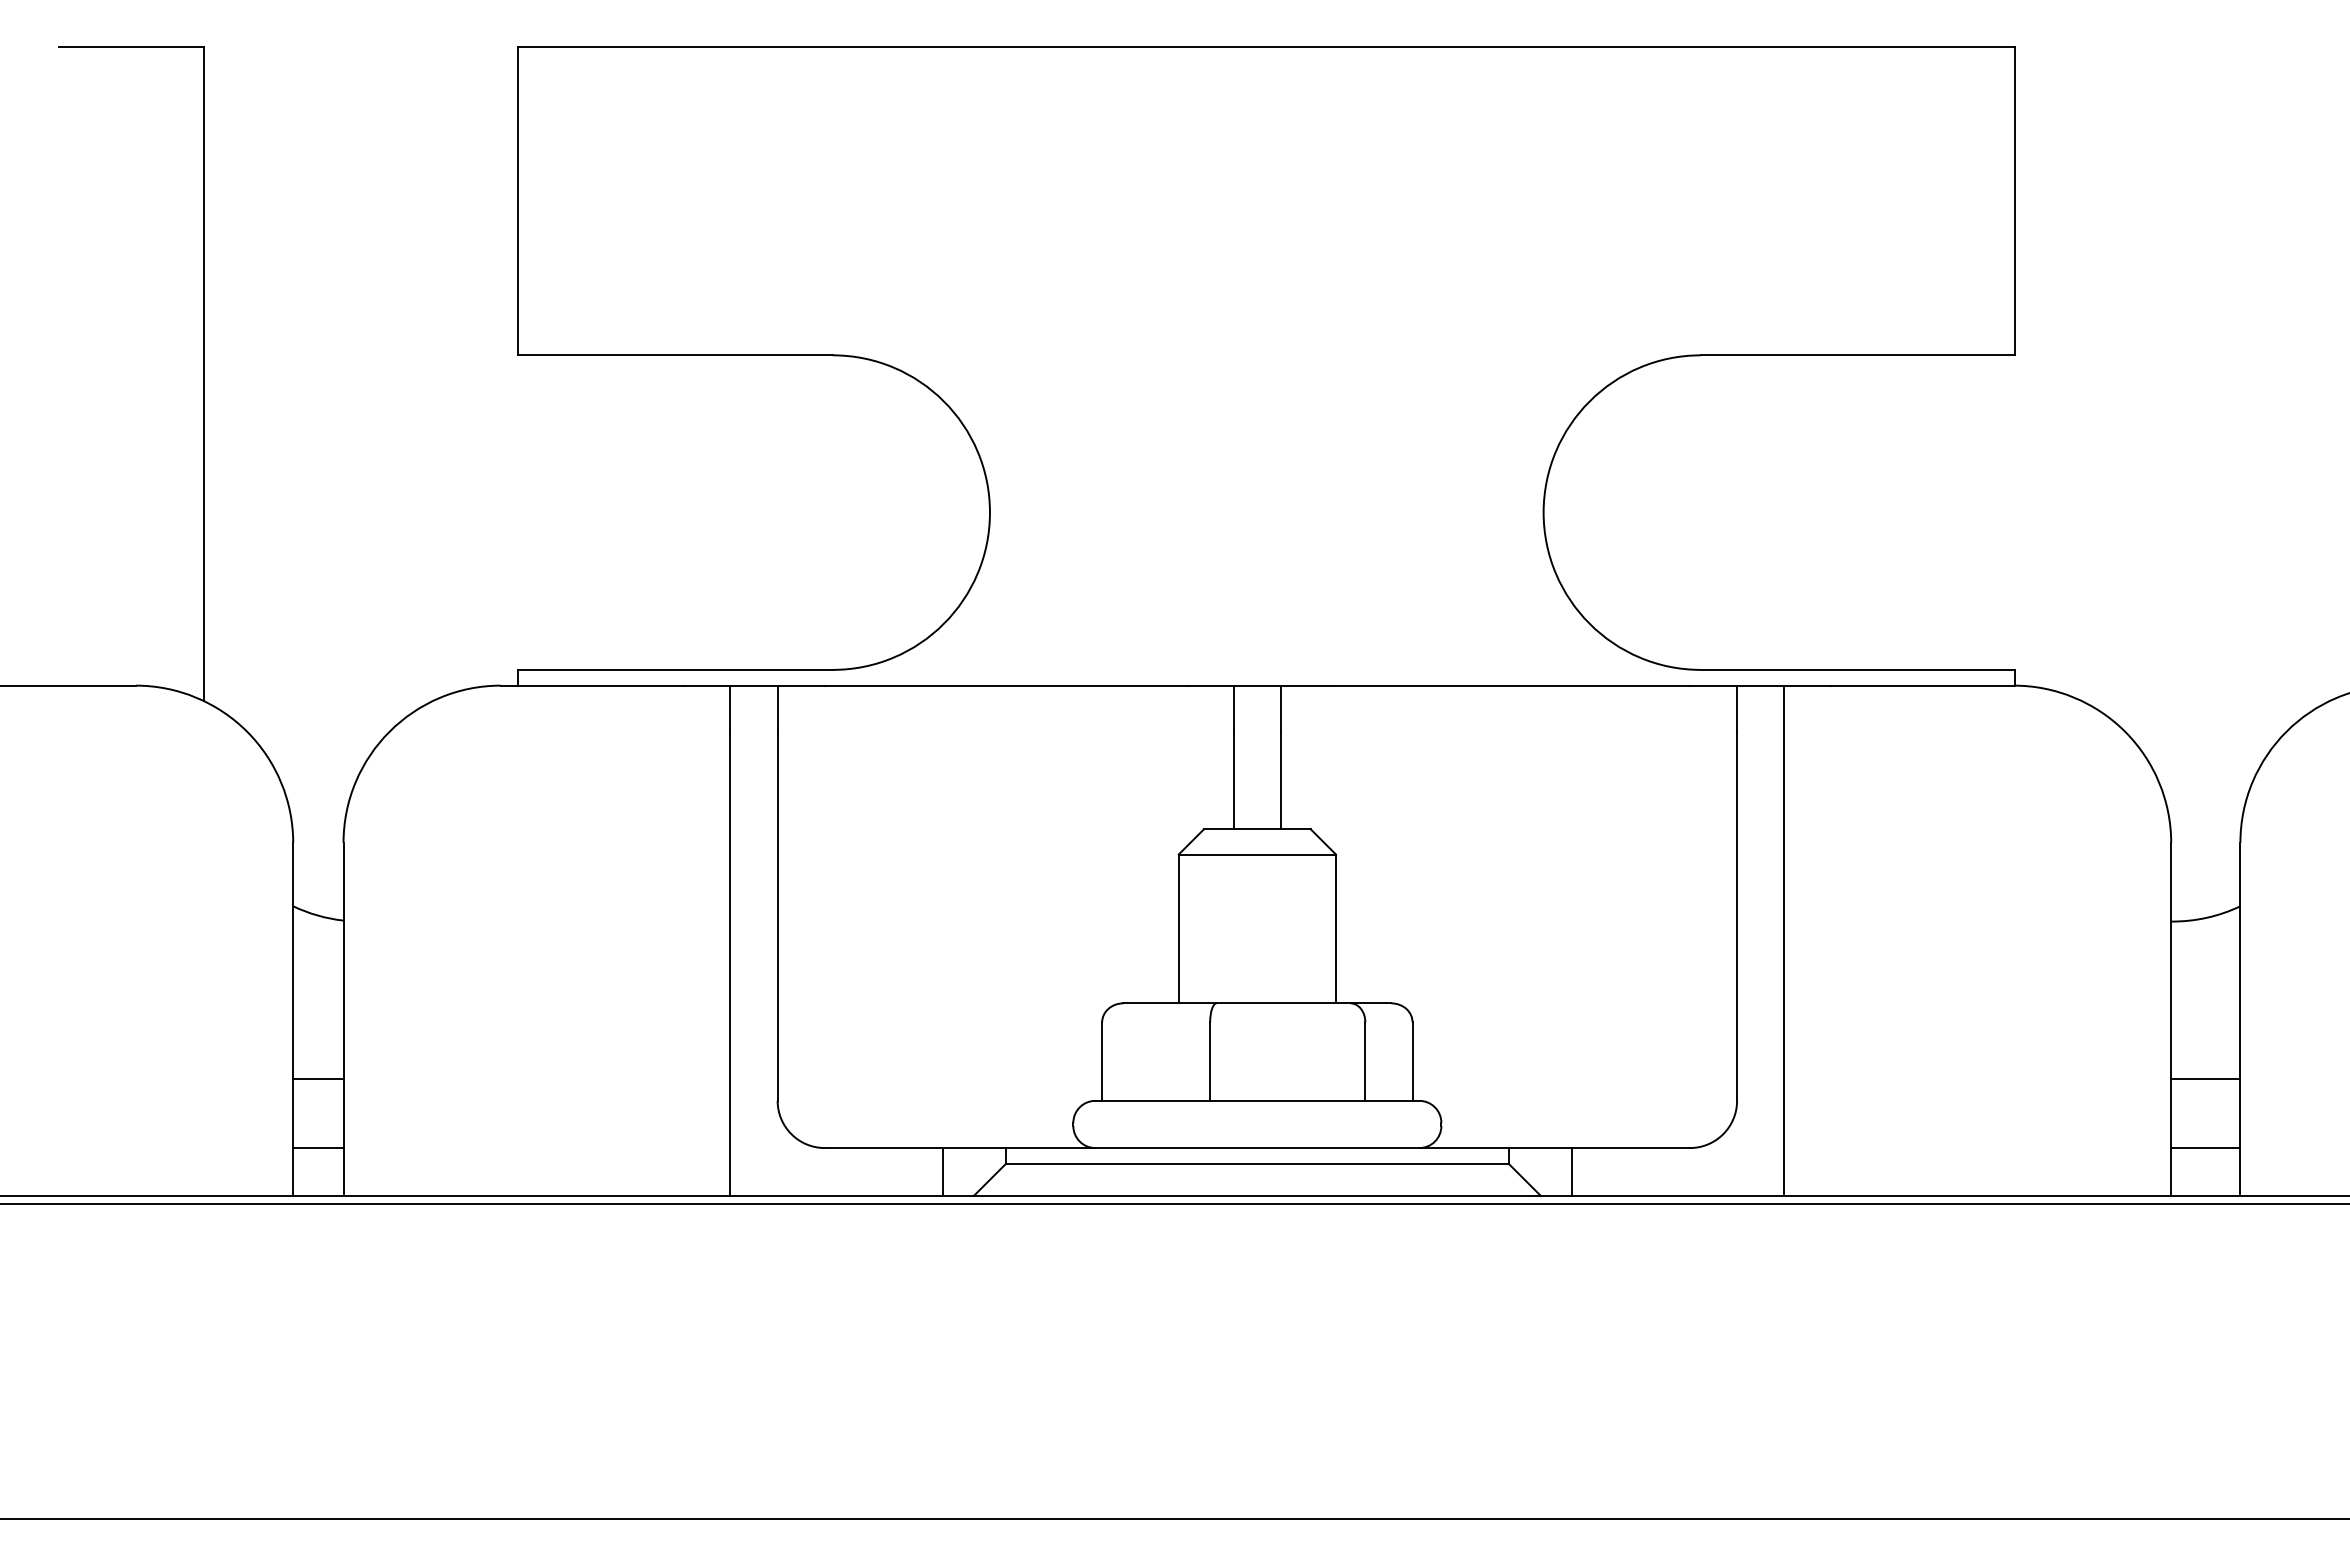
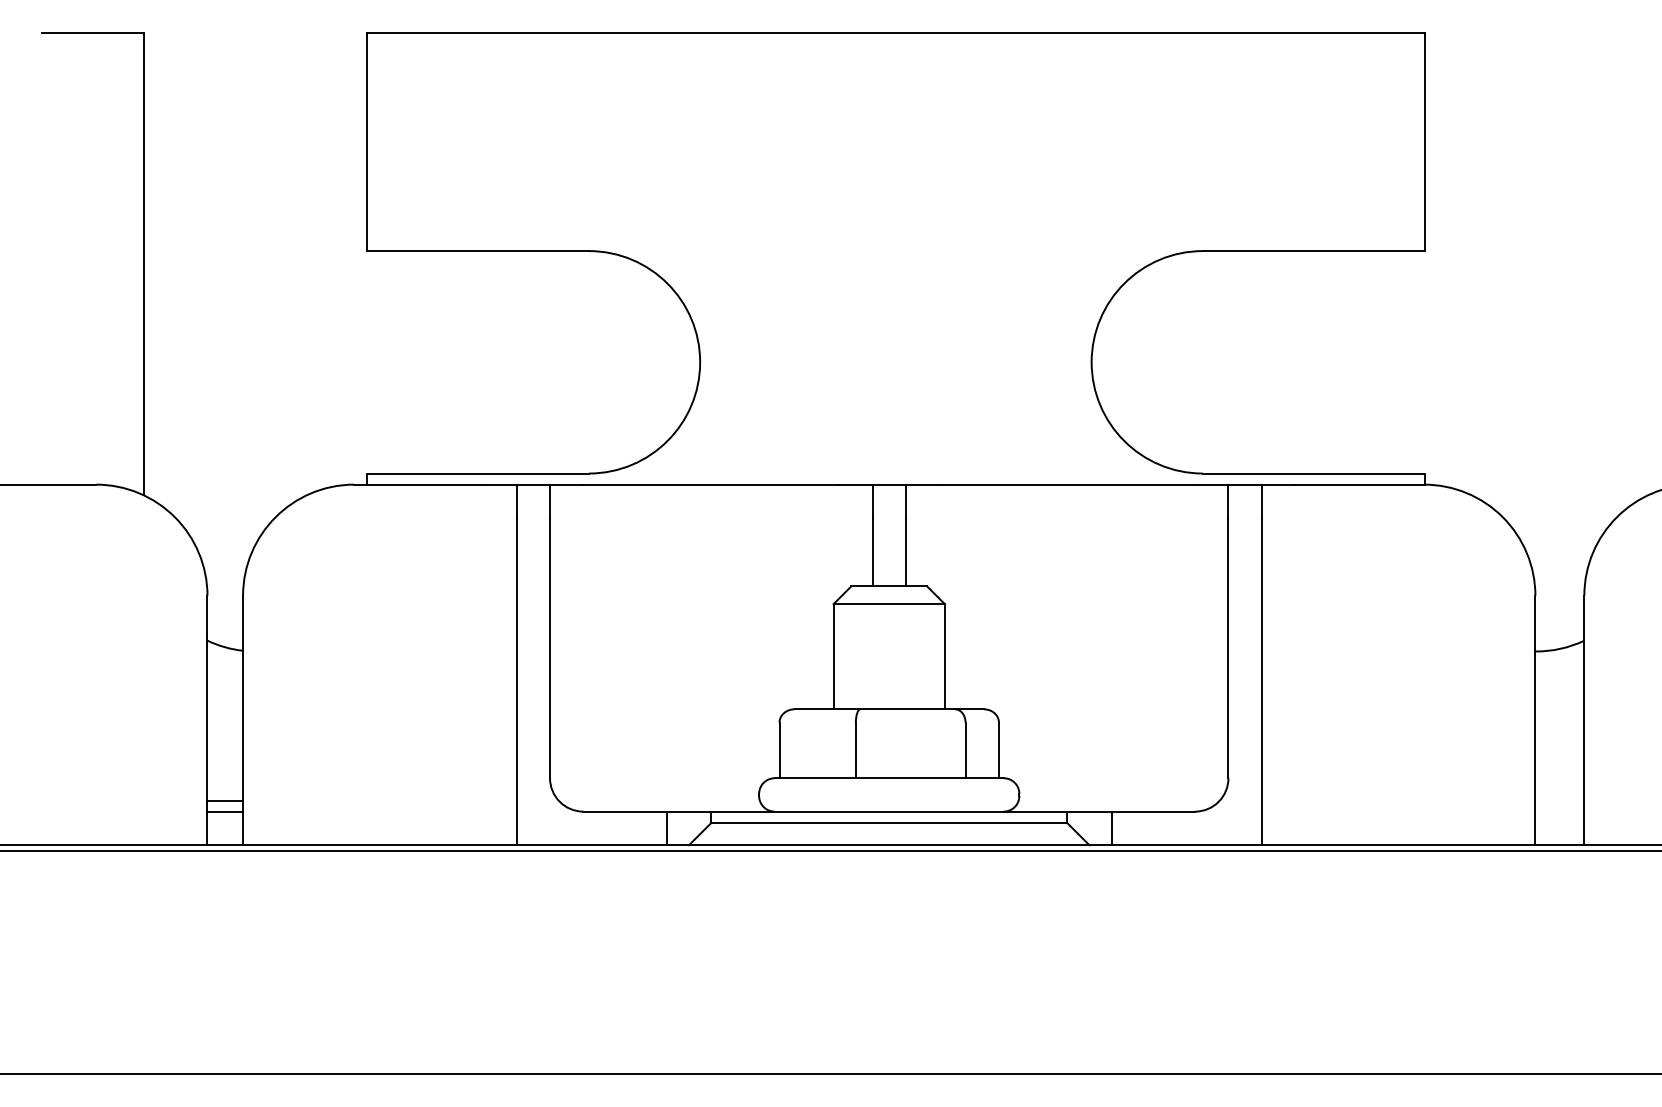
line: (318, 1078) -> (225, 800), moved
line: (2205, 1078) -> (1559, 762), removed
line: (2205, 1148) -> (1559, 811), removed

